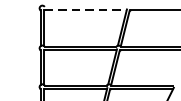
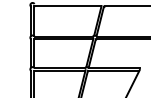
line: (86, 9) -> (68, 6), dashed -> solid

